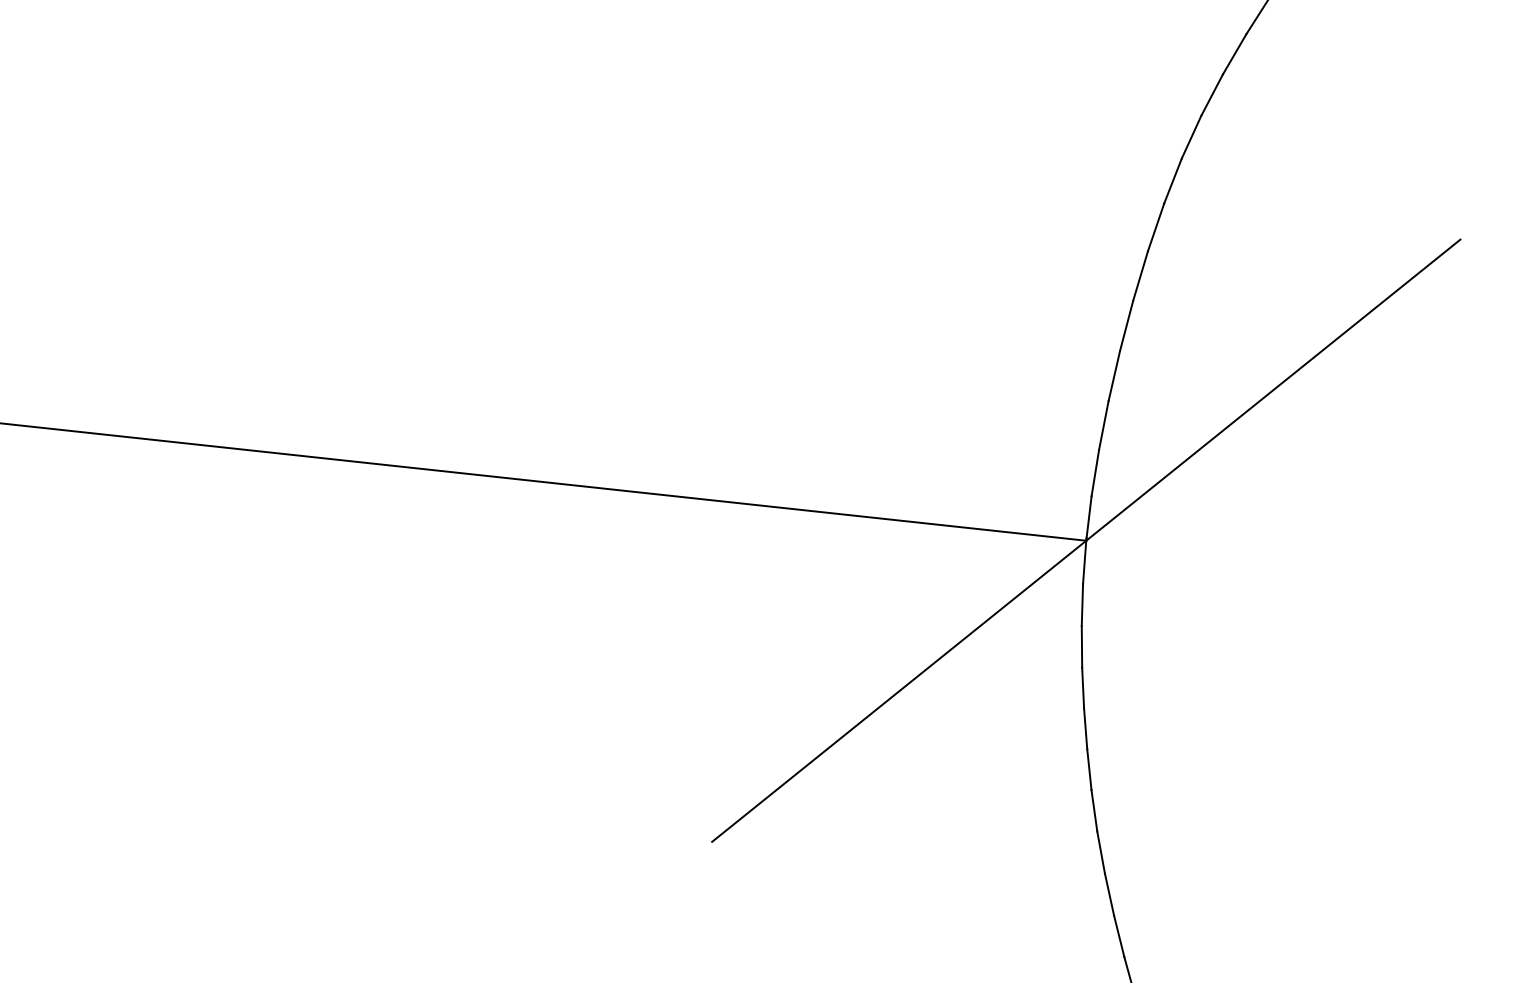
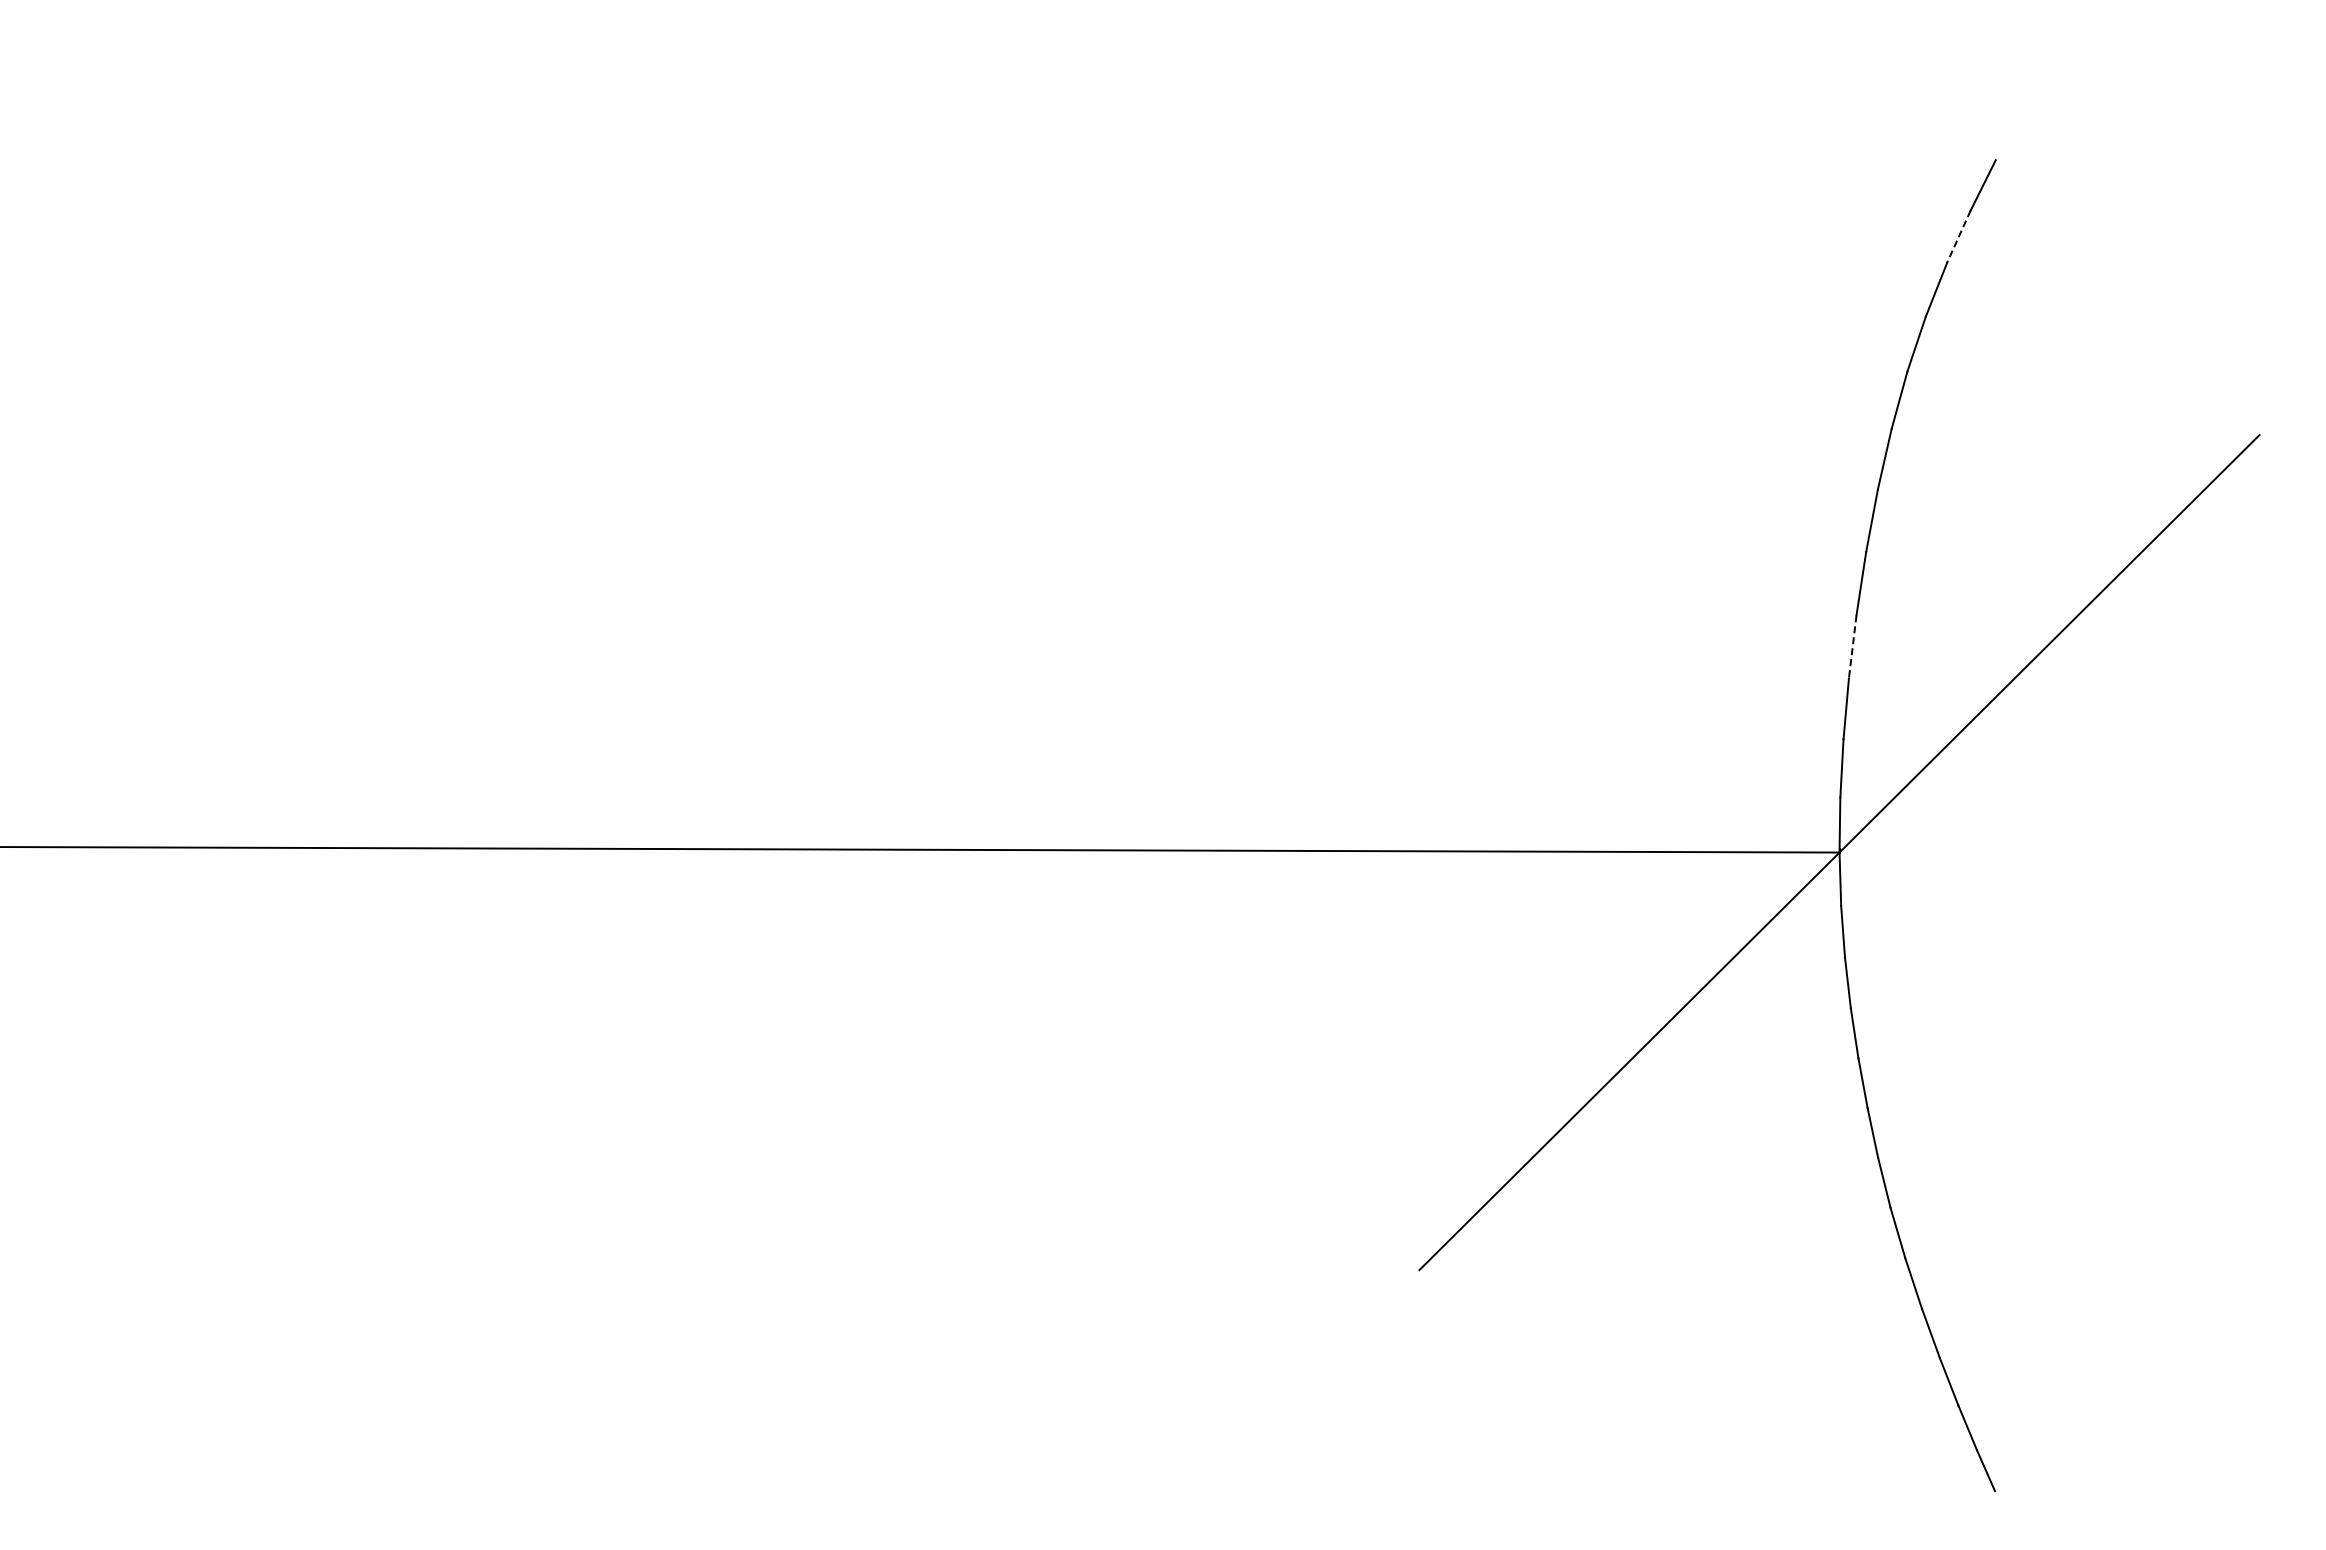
line: (1234, 54) -> (1958, 236), solid -> dashed
line: (1114, 375) -> (1852, 646), solid -> dashed

